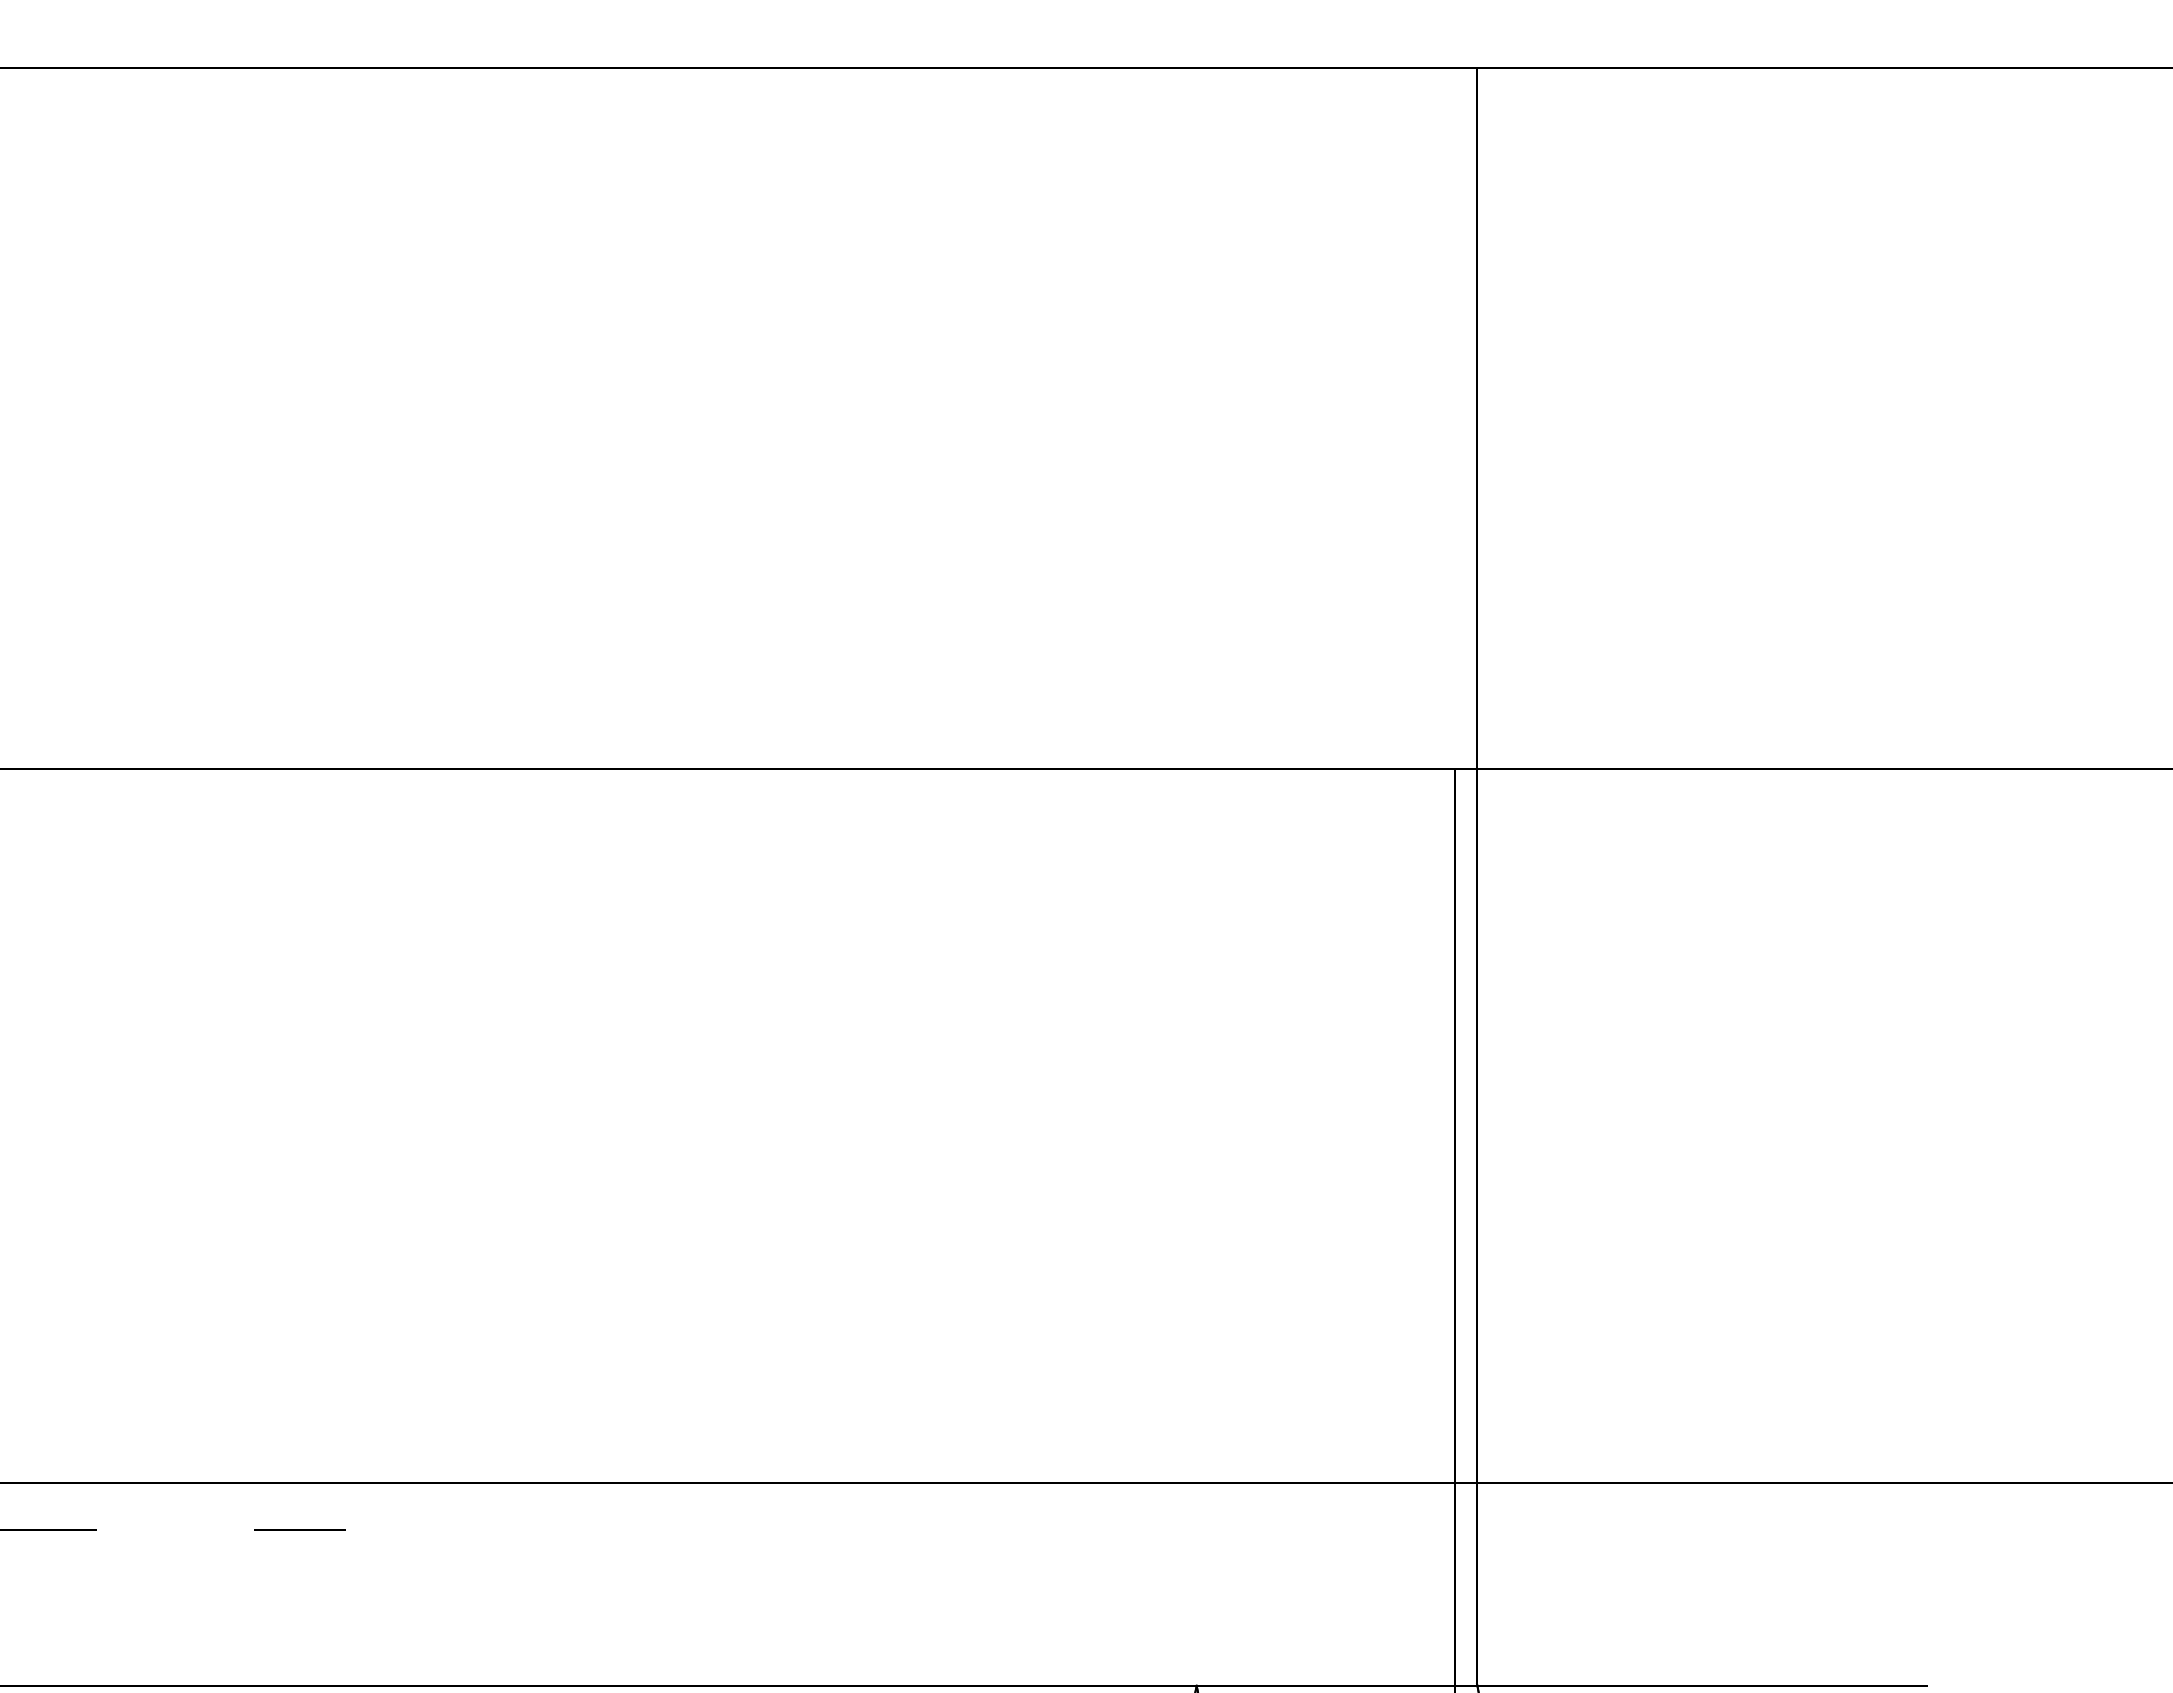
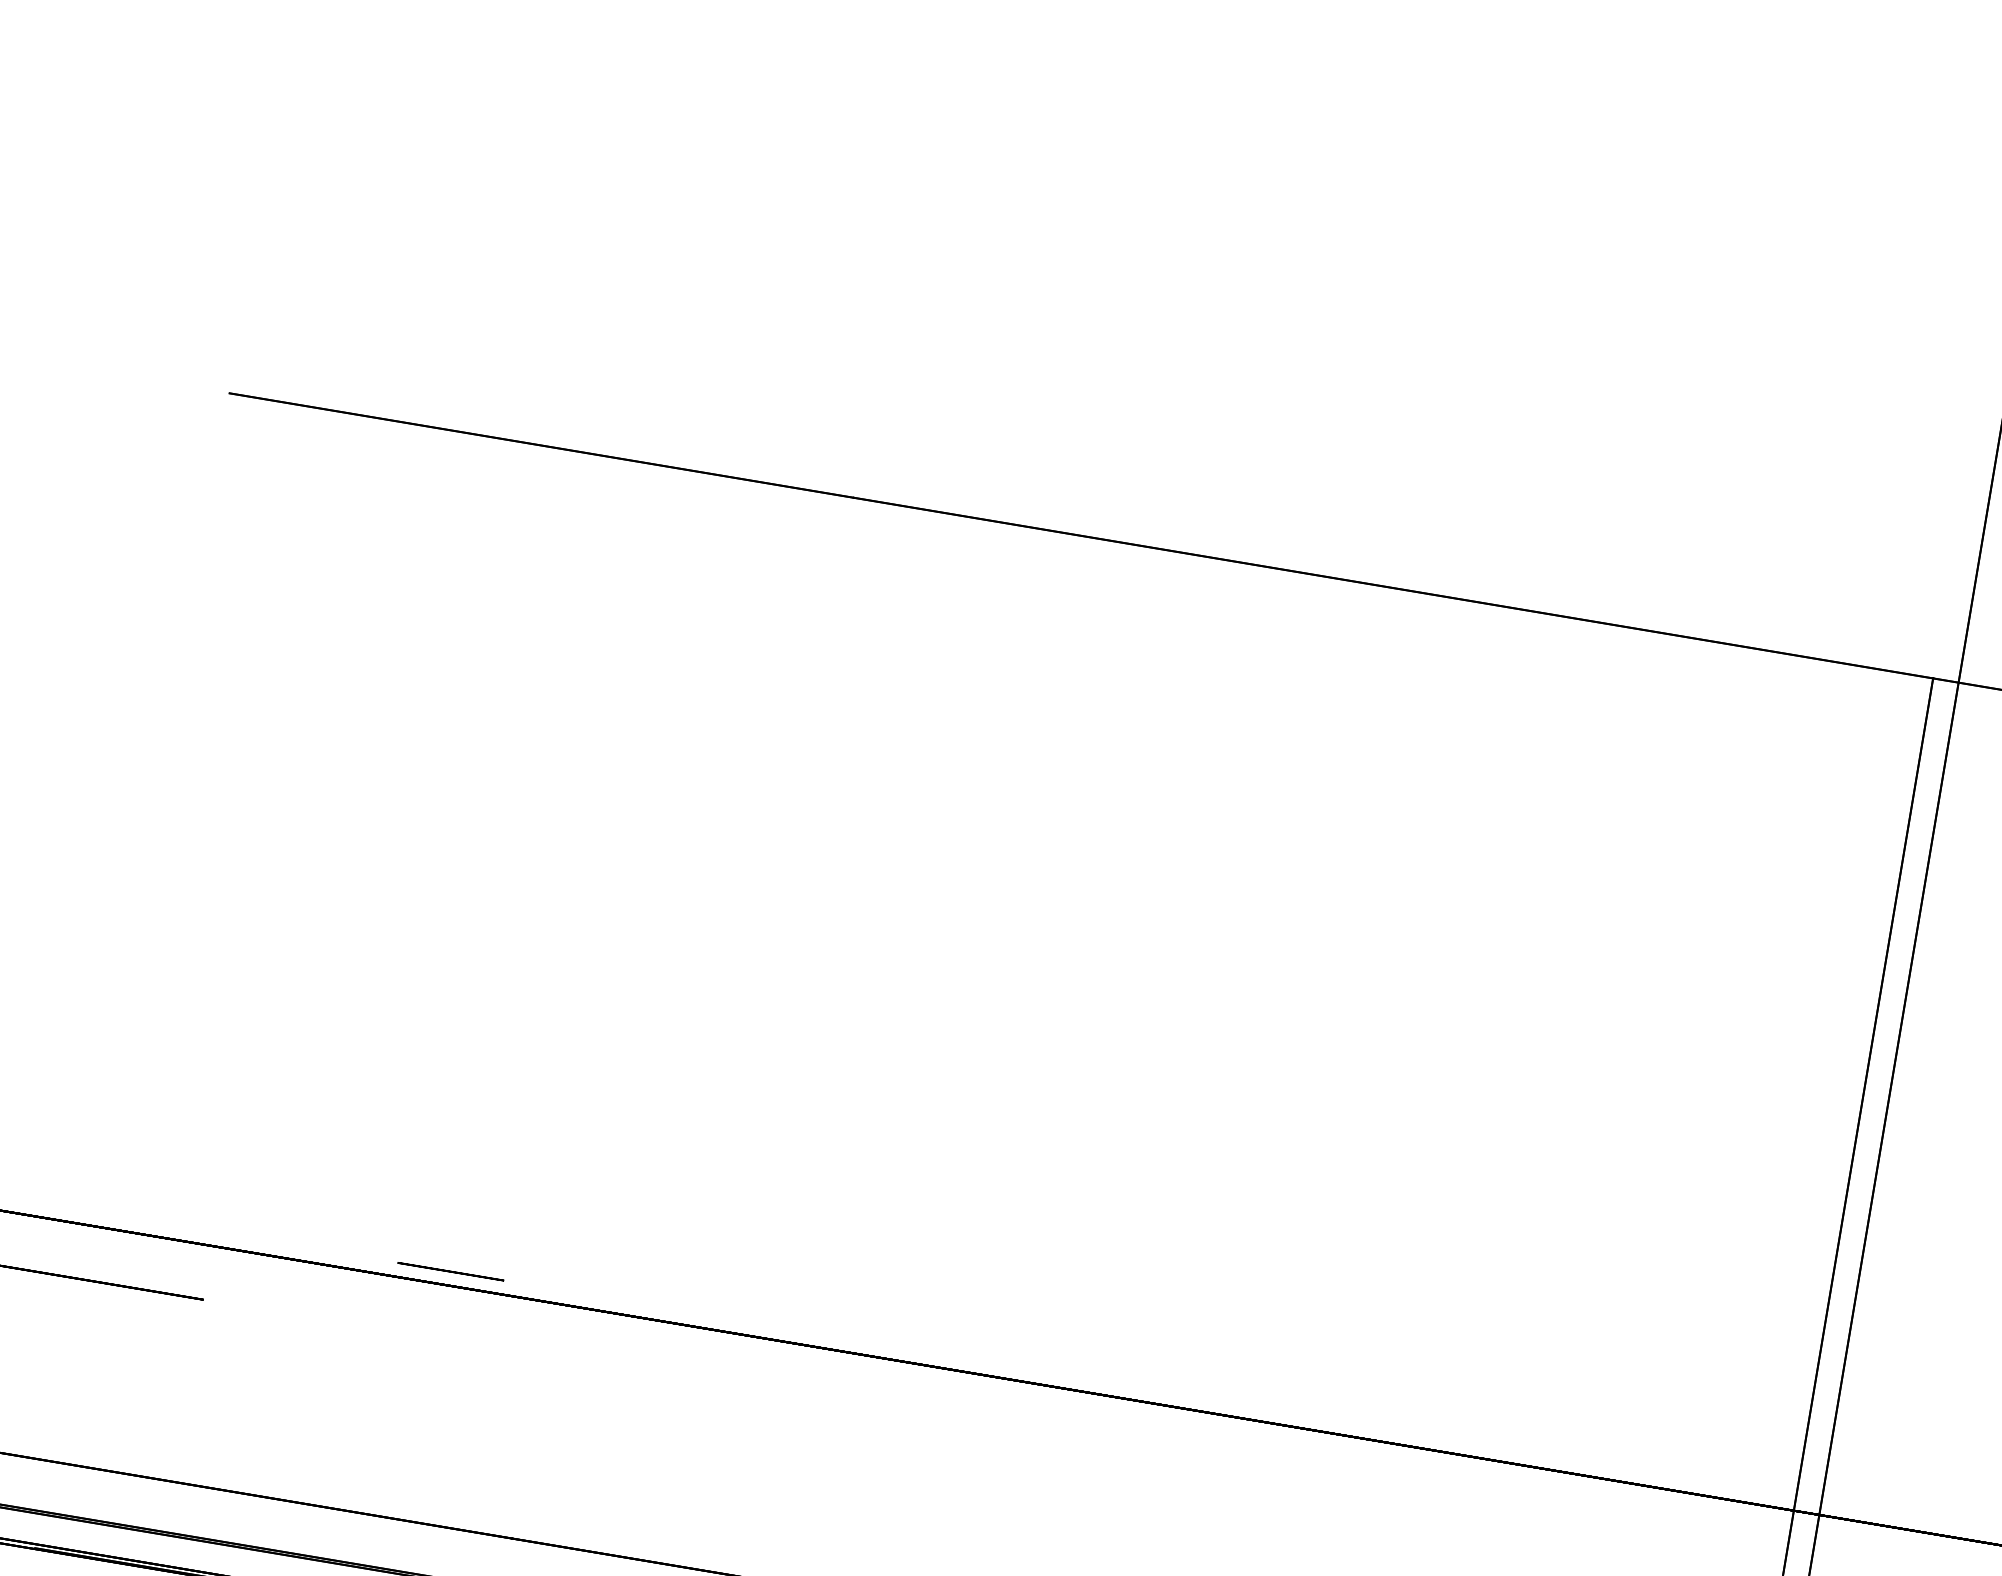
line: (299, 1529) -> (450, 1271), moved

